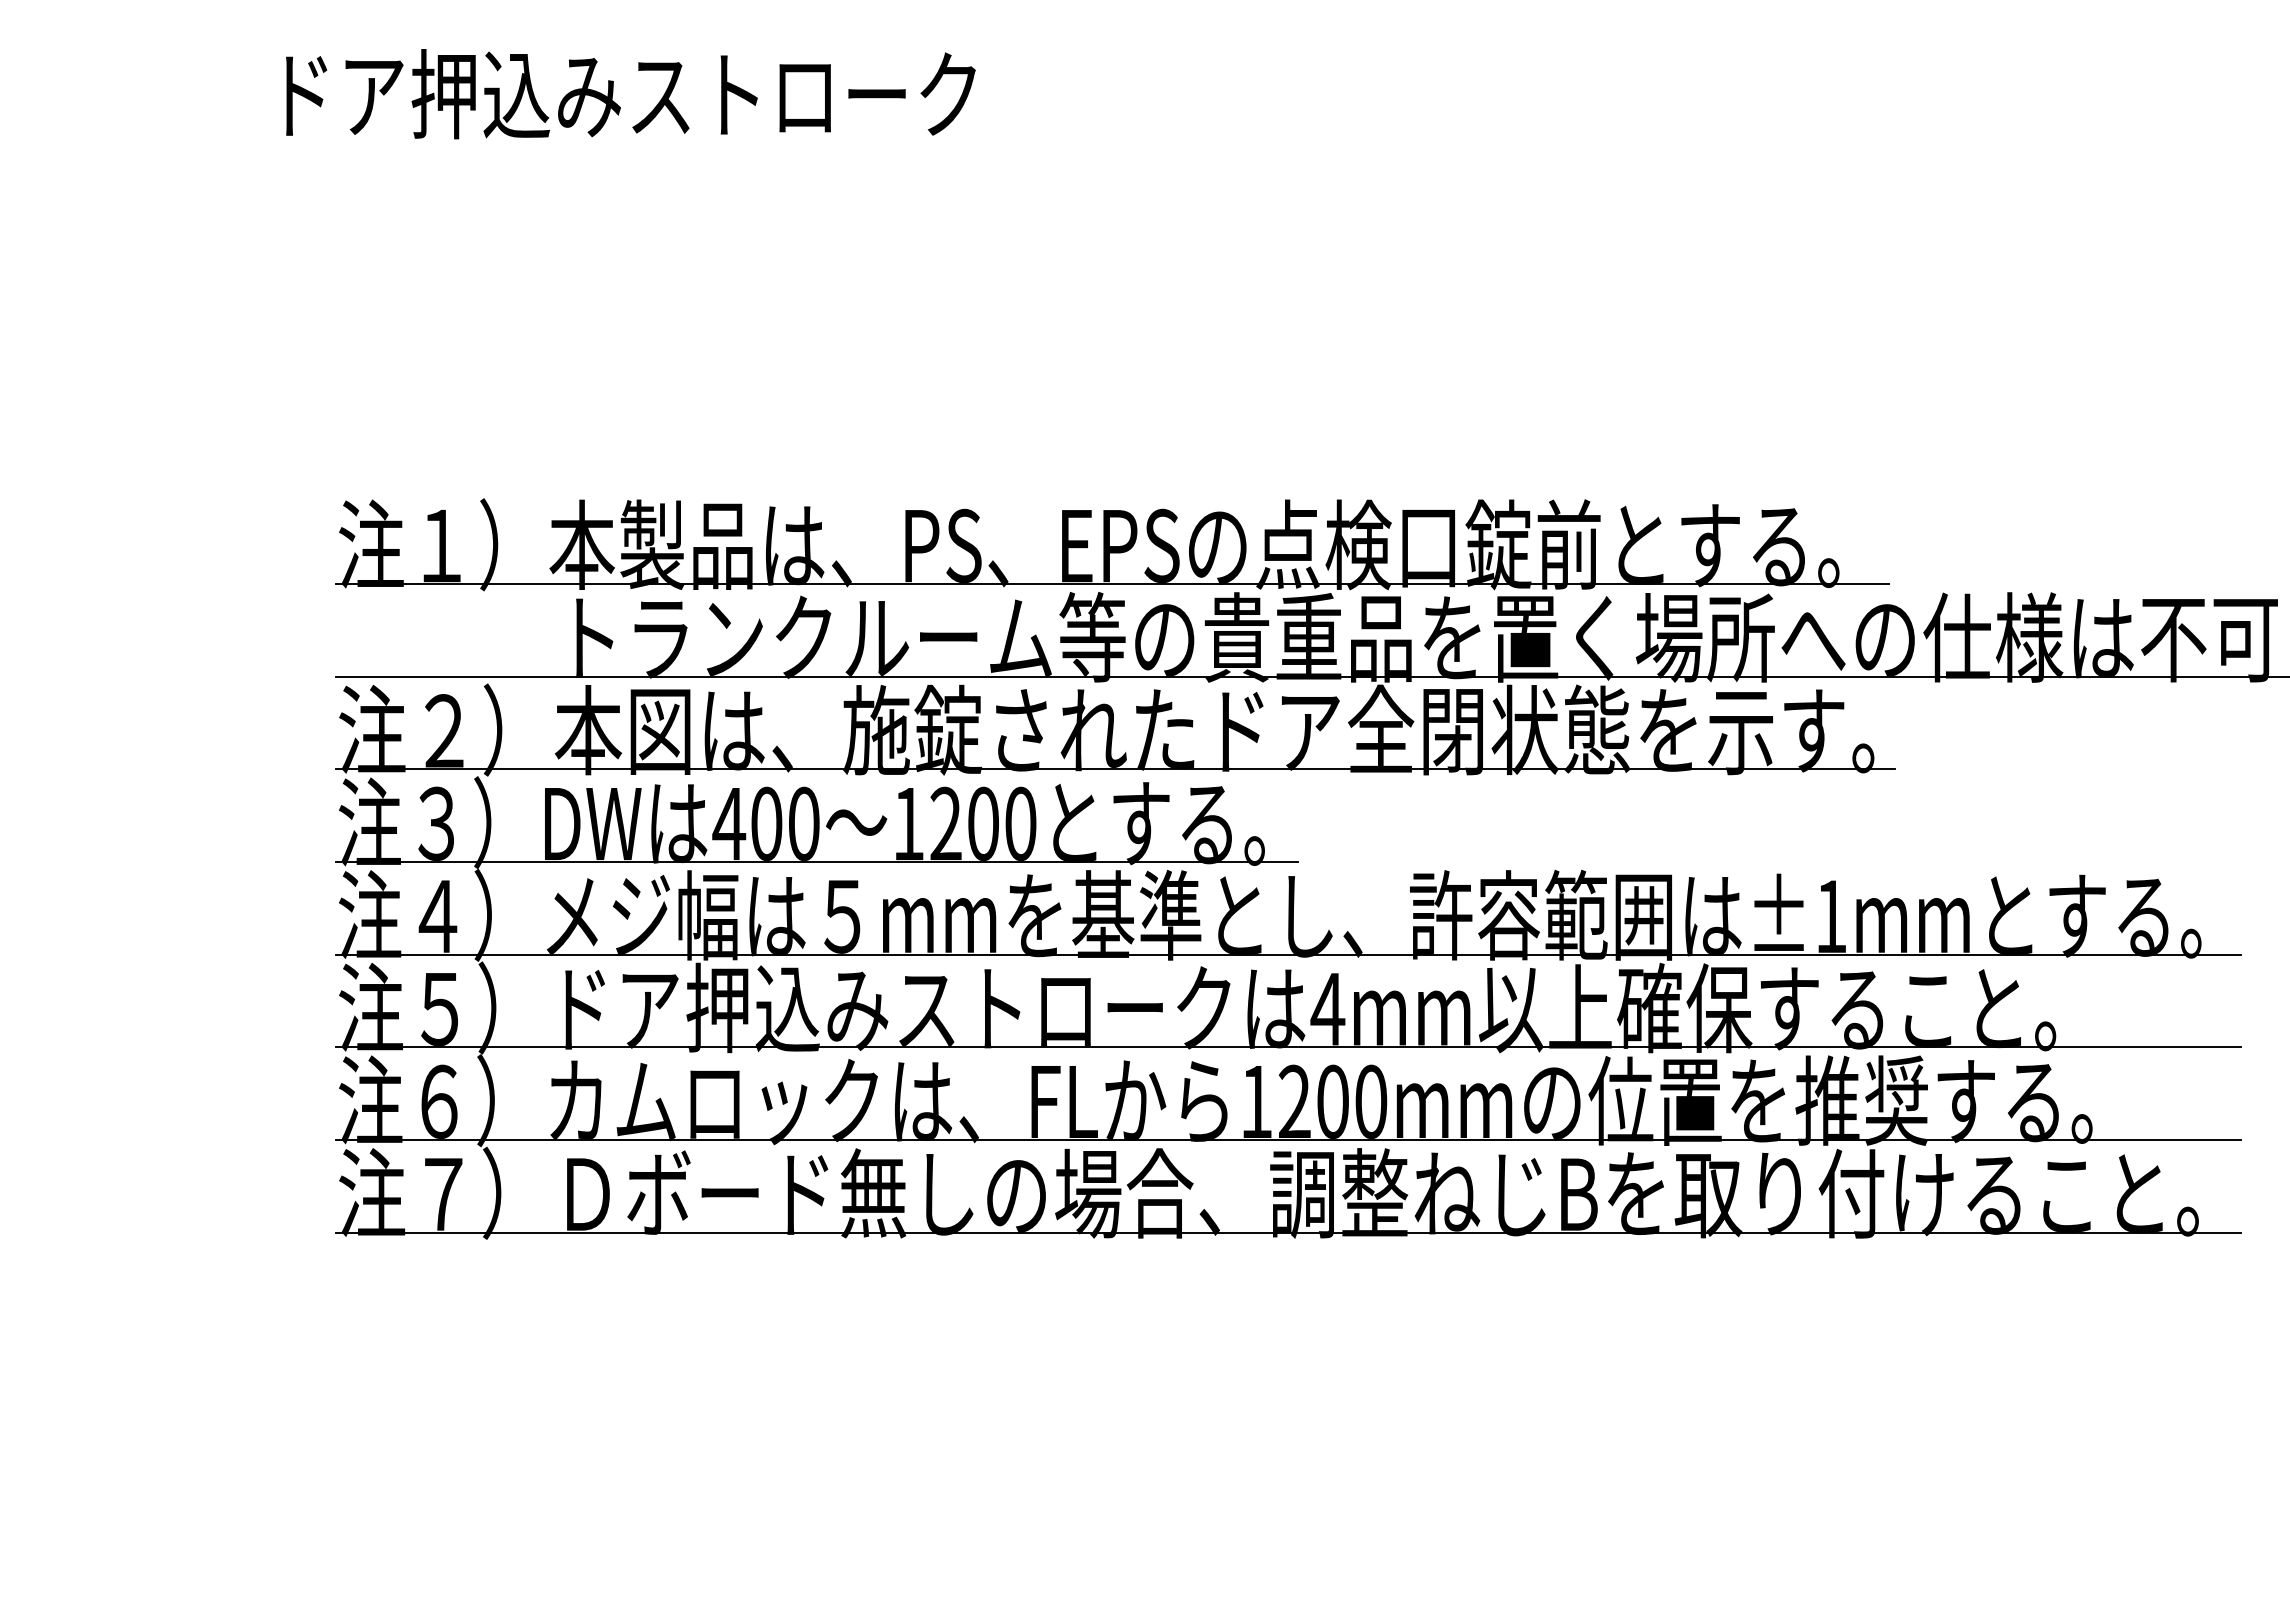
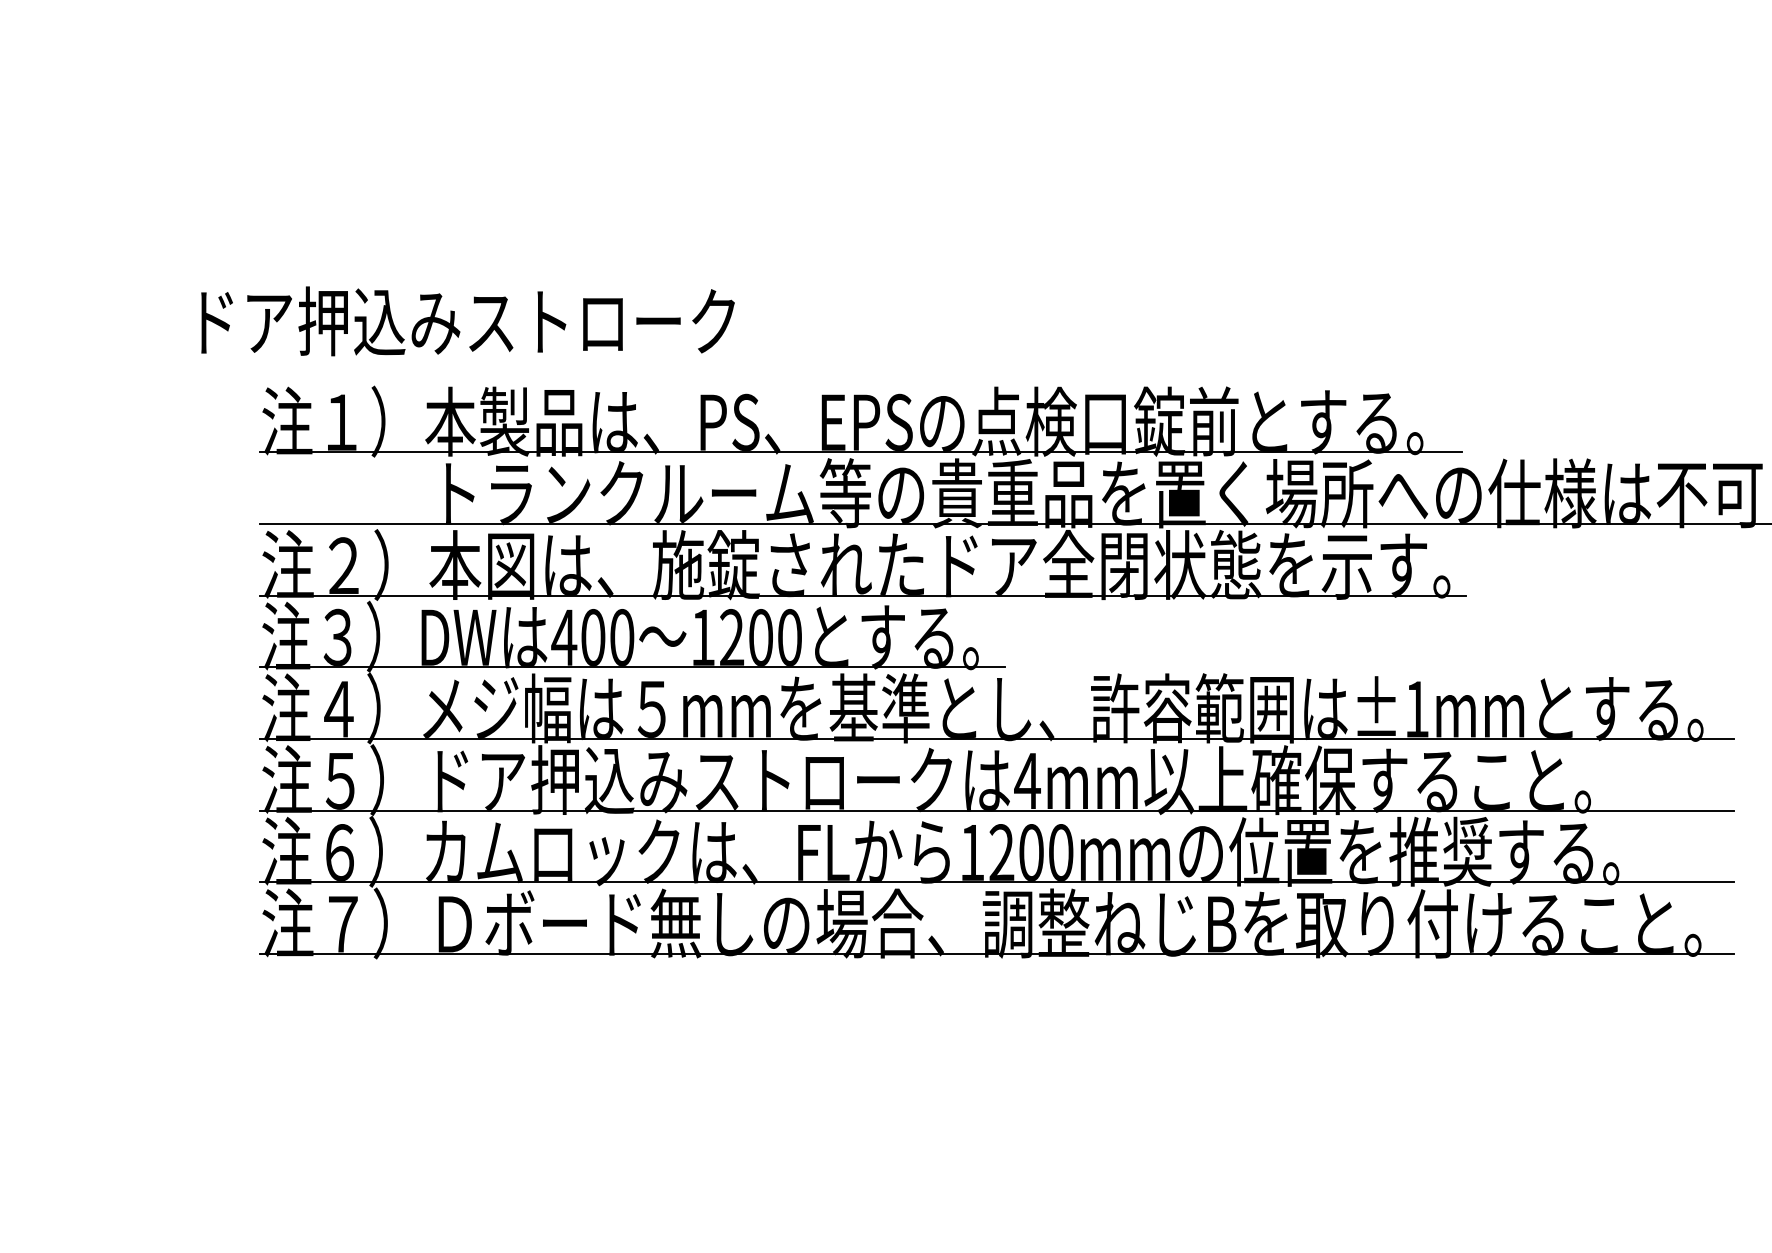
text: (630, 94) -> (467, 321), moved

